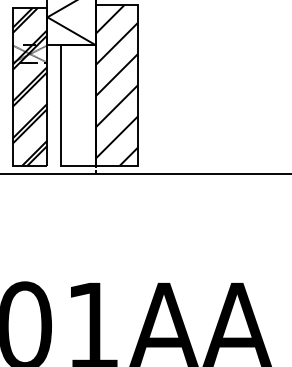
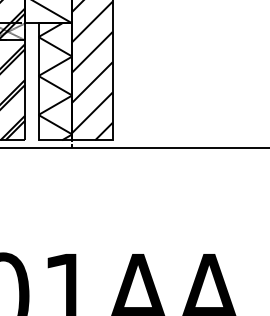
hatch: (78, 105) -> (55, 81), added

